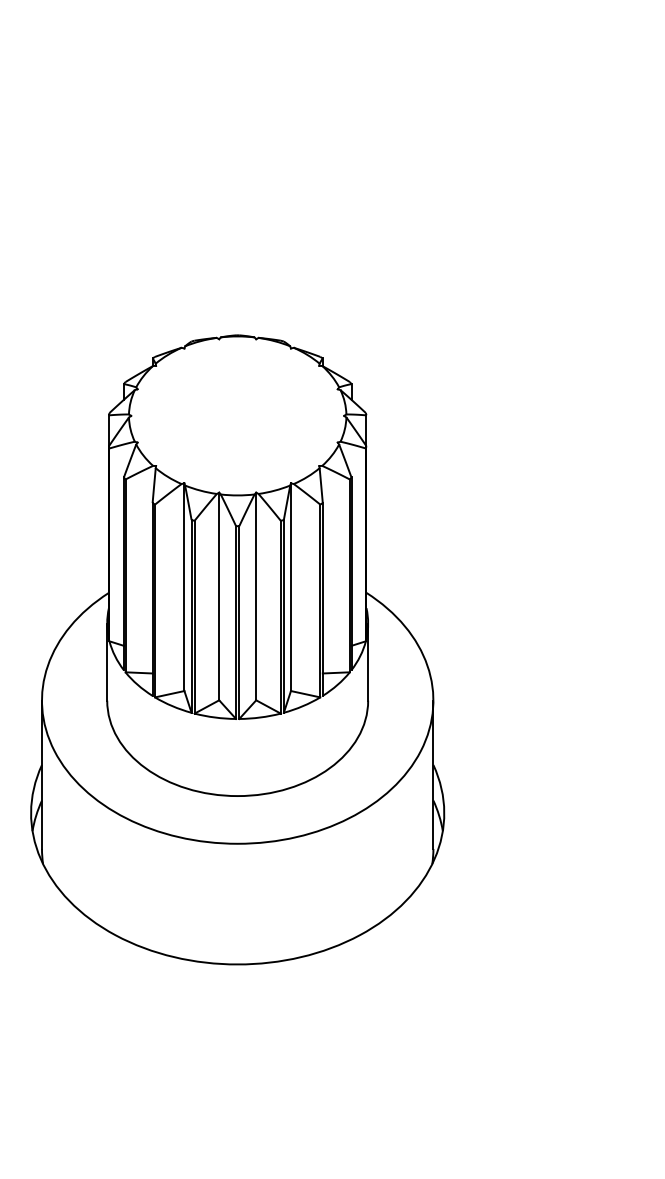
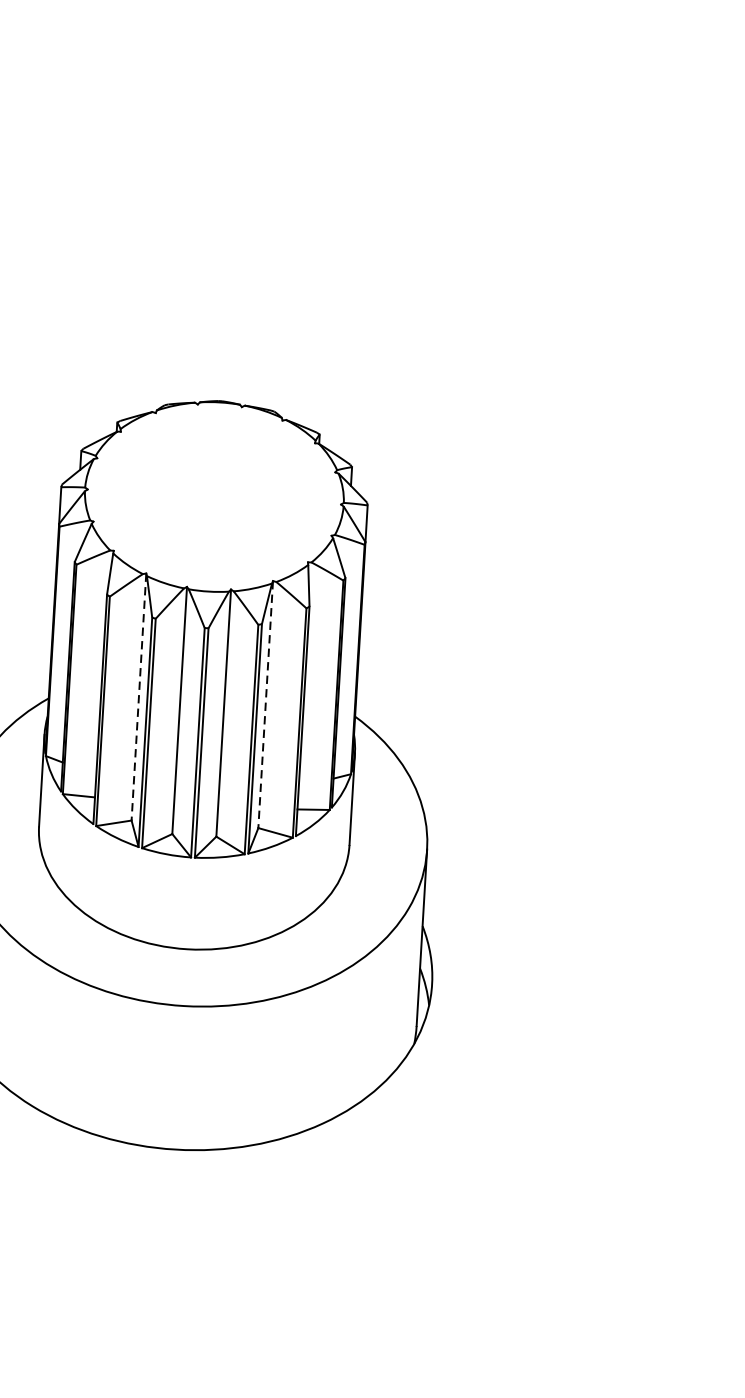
line: (184, 587) -> (139, 697), solid -> dashed
line: (290, 587) -> (265, 704), solid -> dashed

